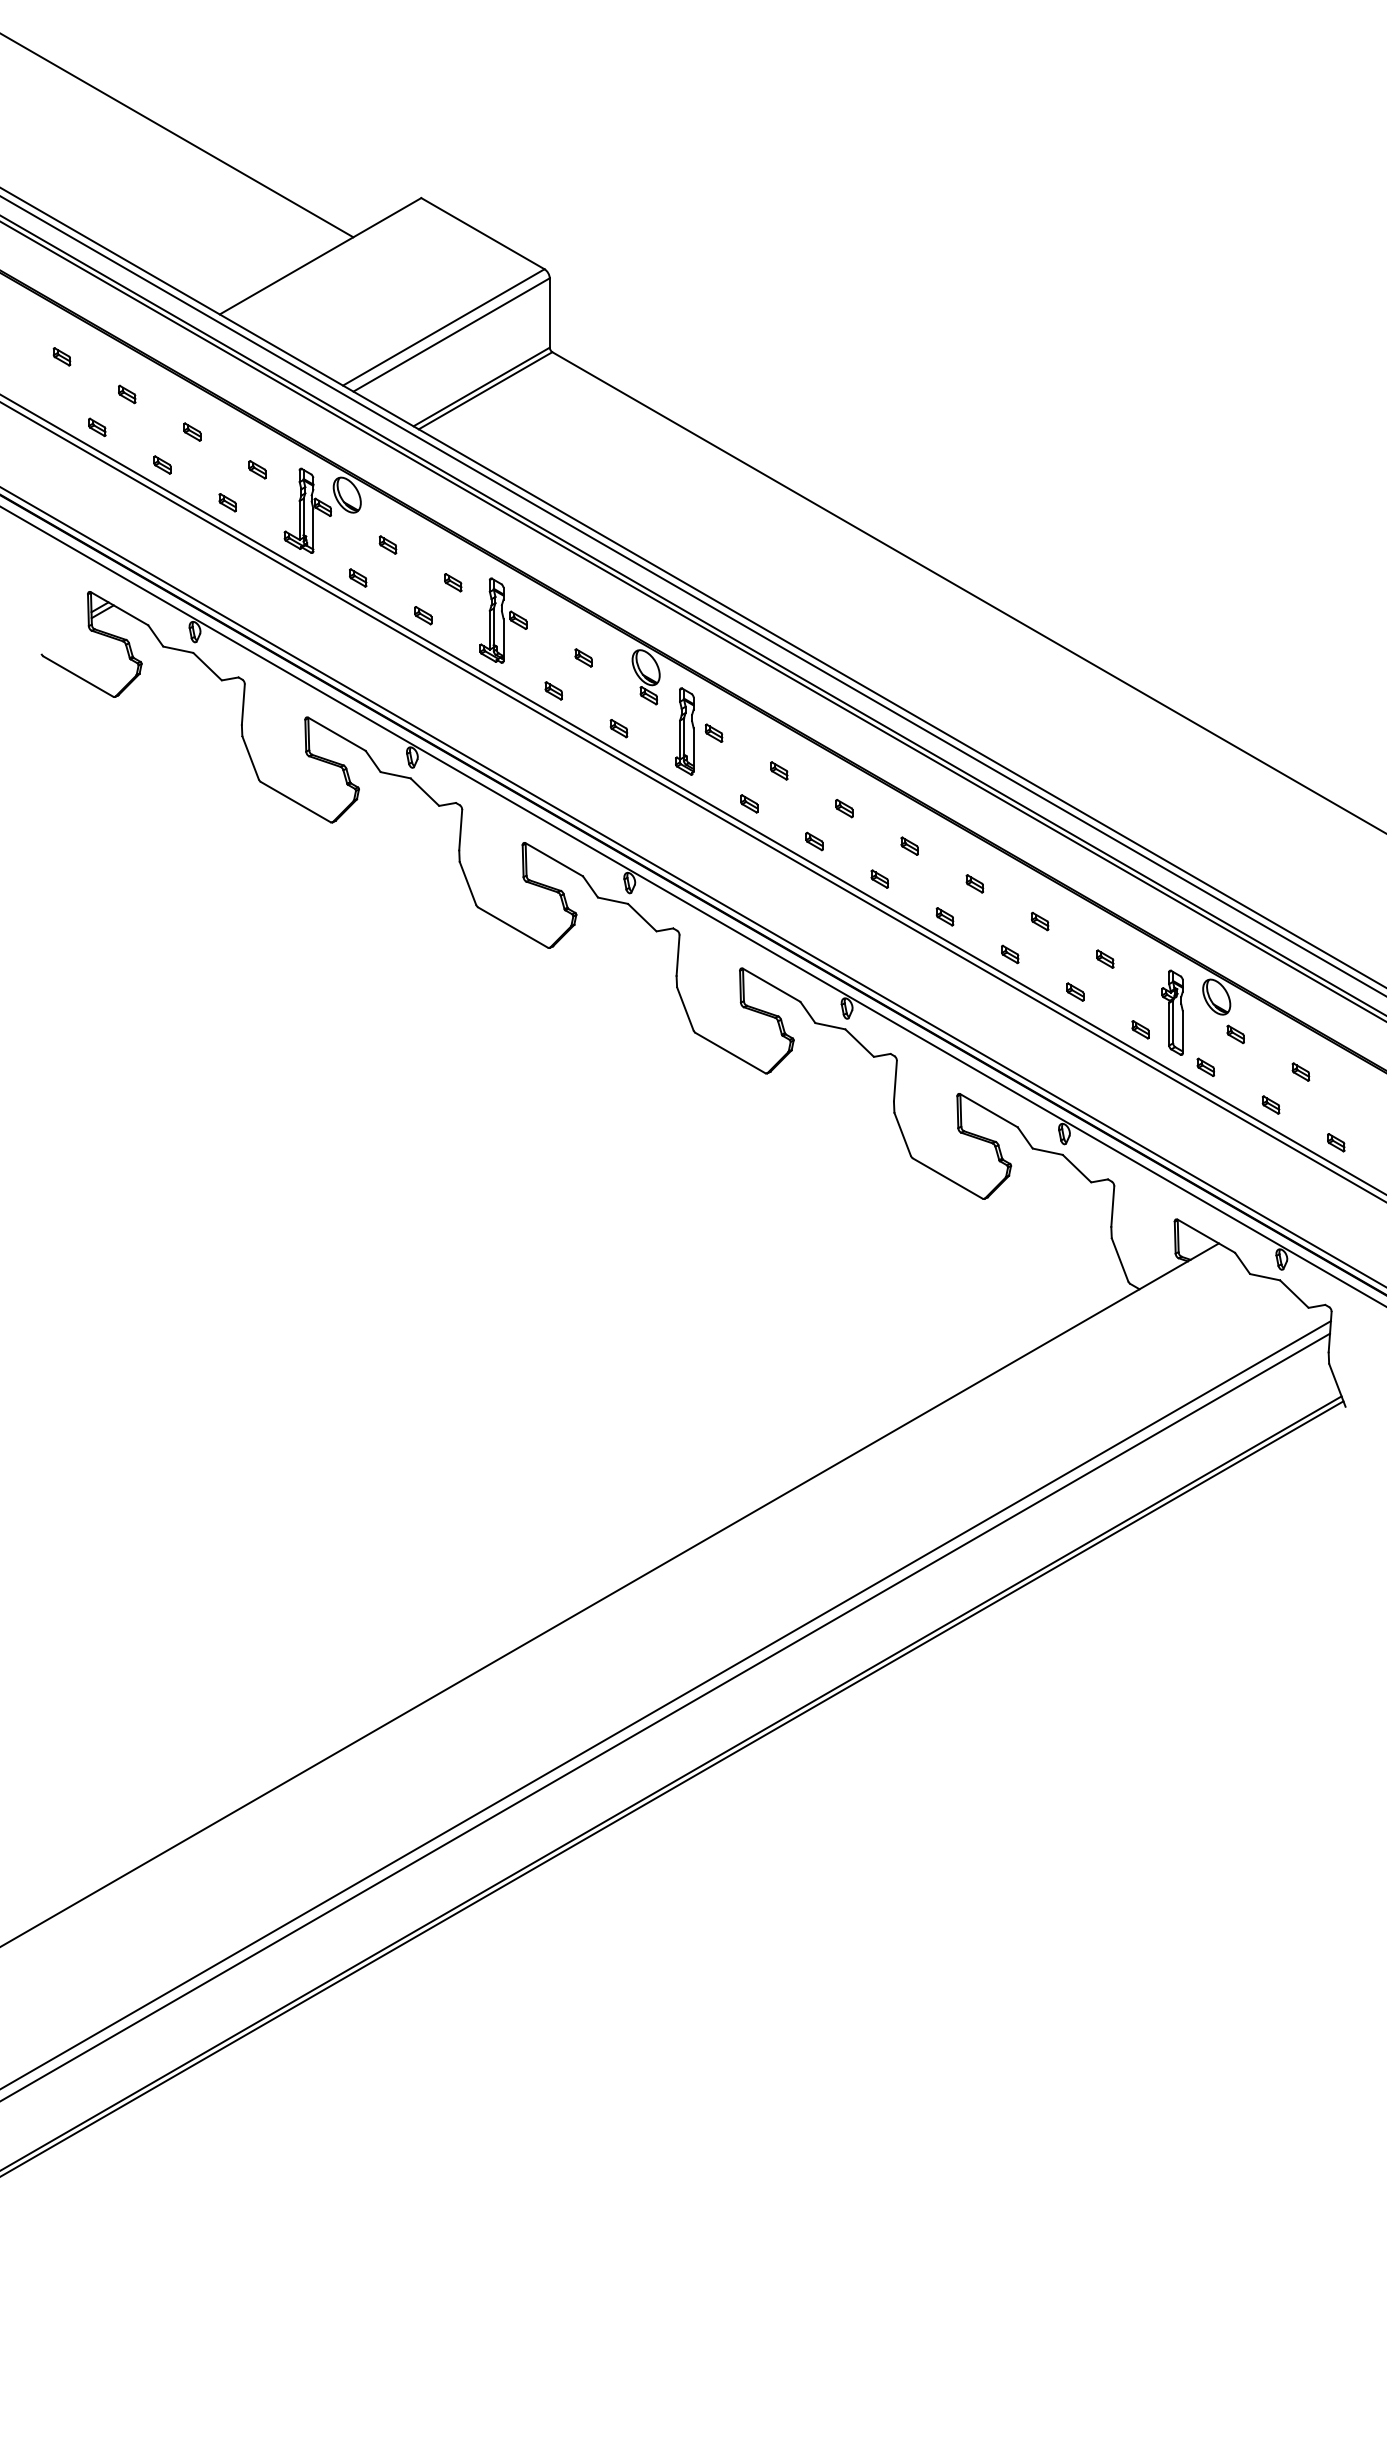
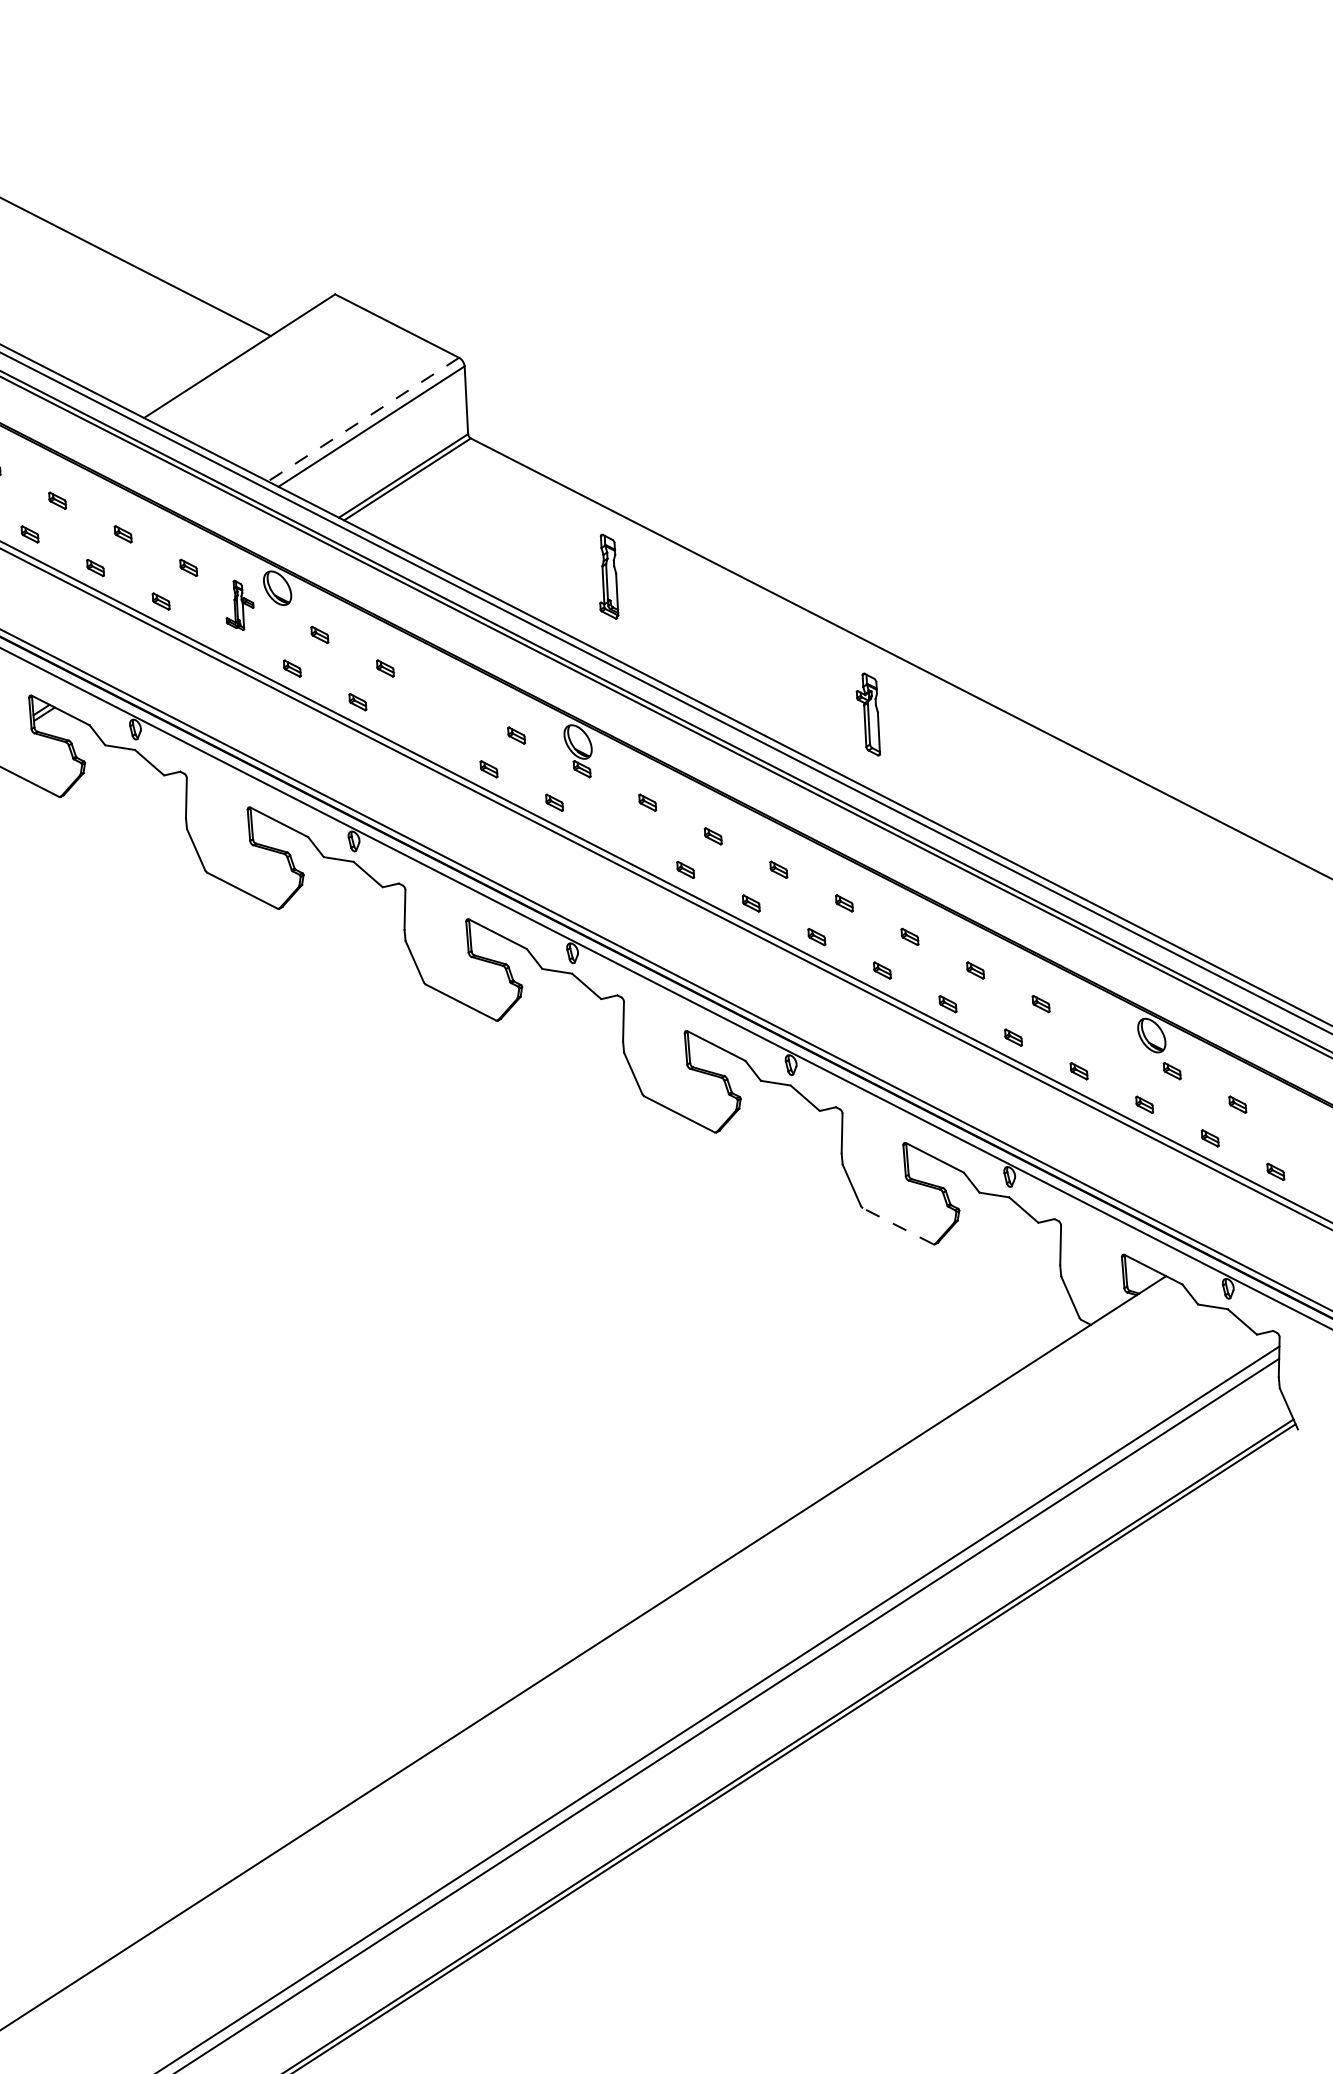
line: (443, 327) -> (363, 419), solid -> dashed
part: (307, 510) -> (239, 605), size x0.6
part: (503, 620) -> (436, 702), removed
part: (684, 731) -> (607, 576), moved
part: (1172, 1012) -> (867, 714), moved
line: (947, 1178) -> (897, 1226), solid -> dashed

